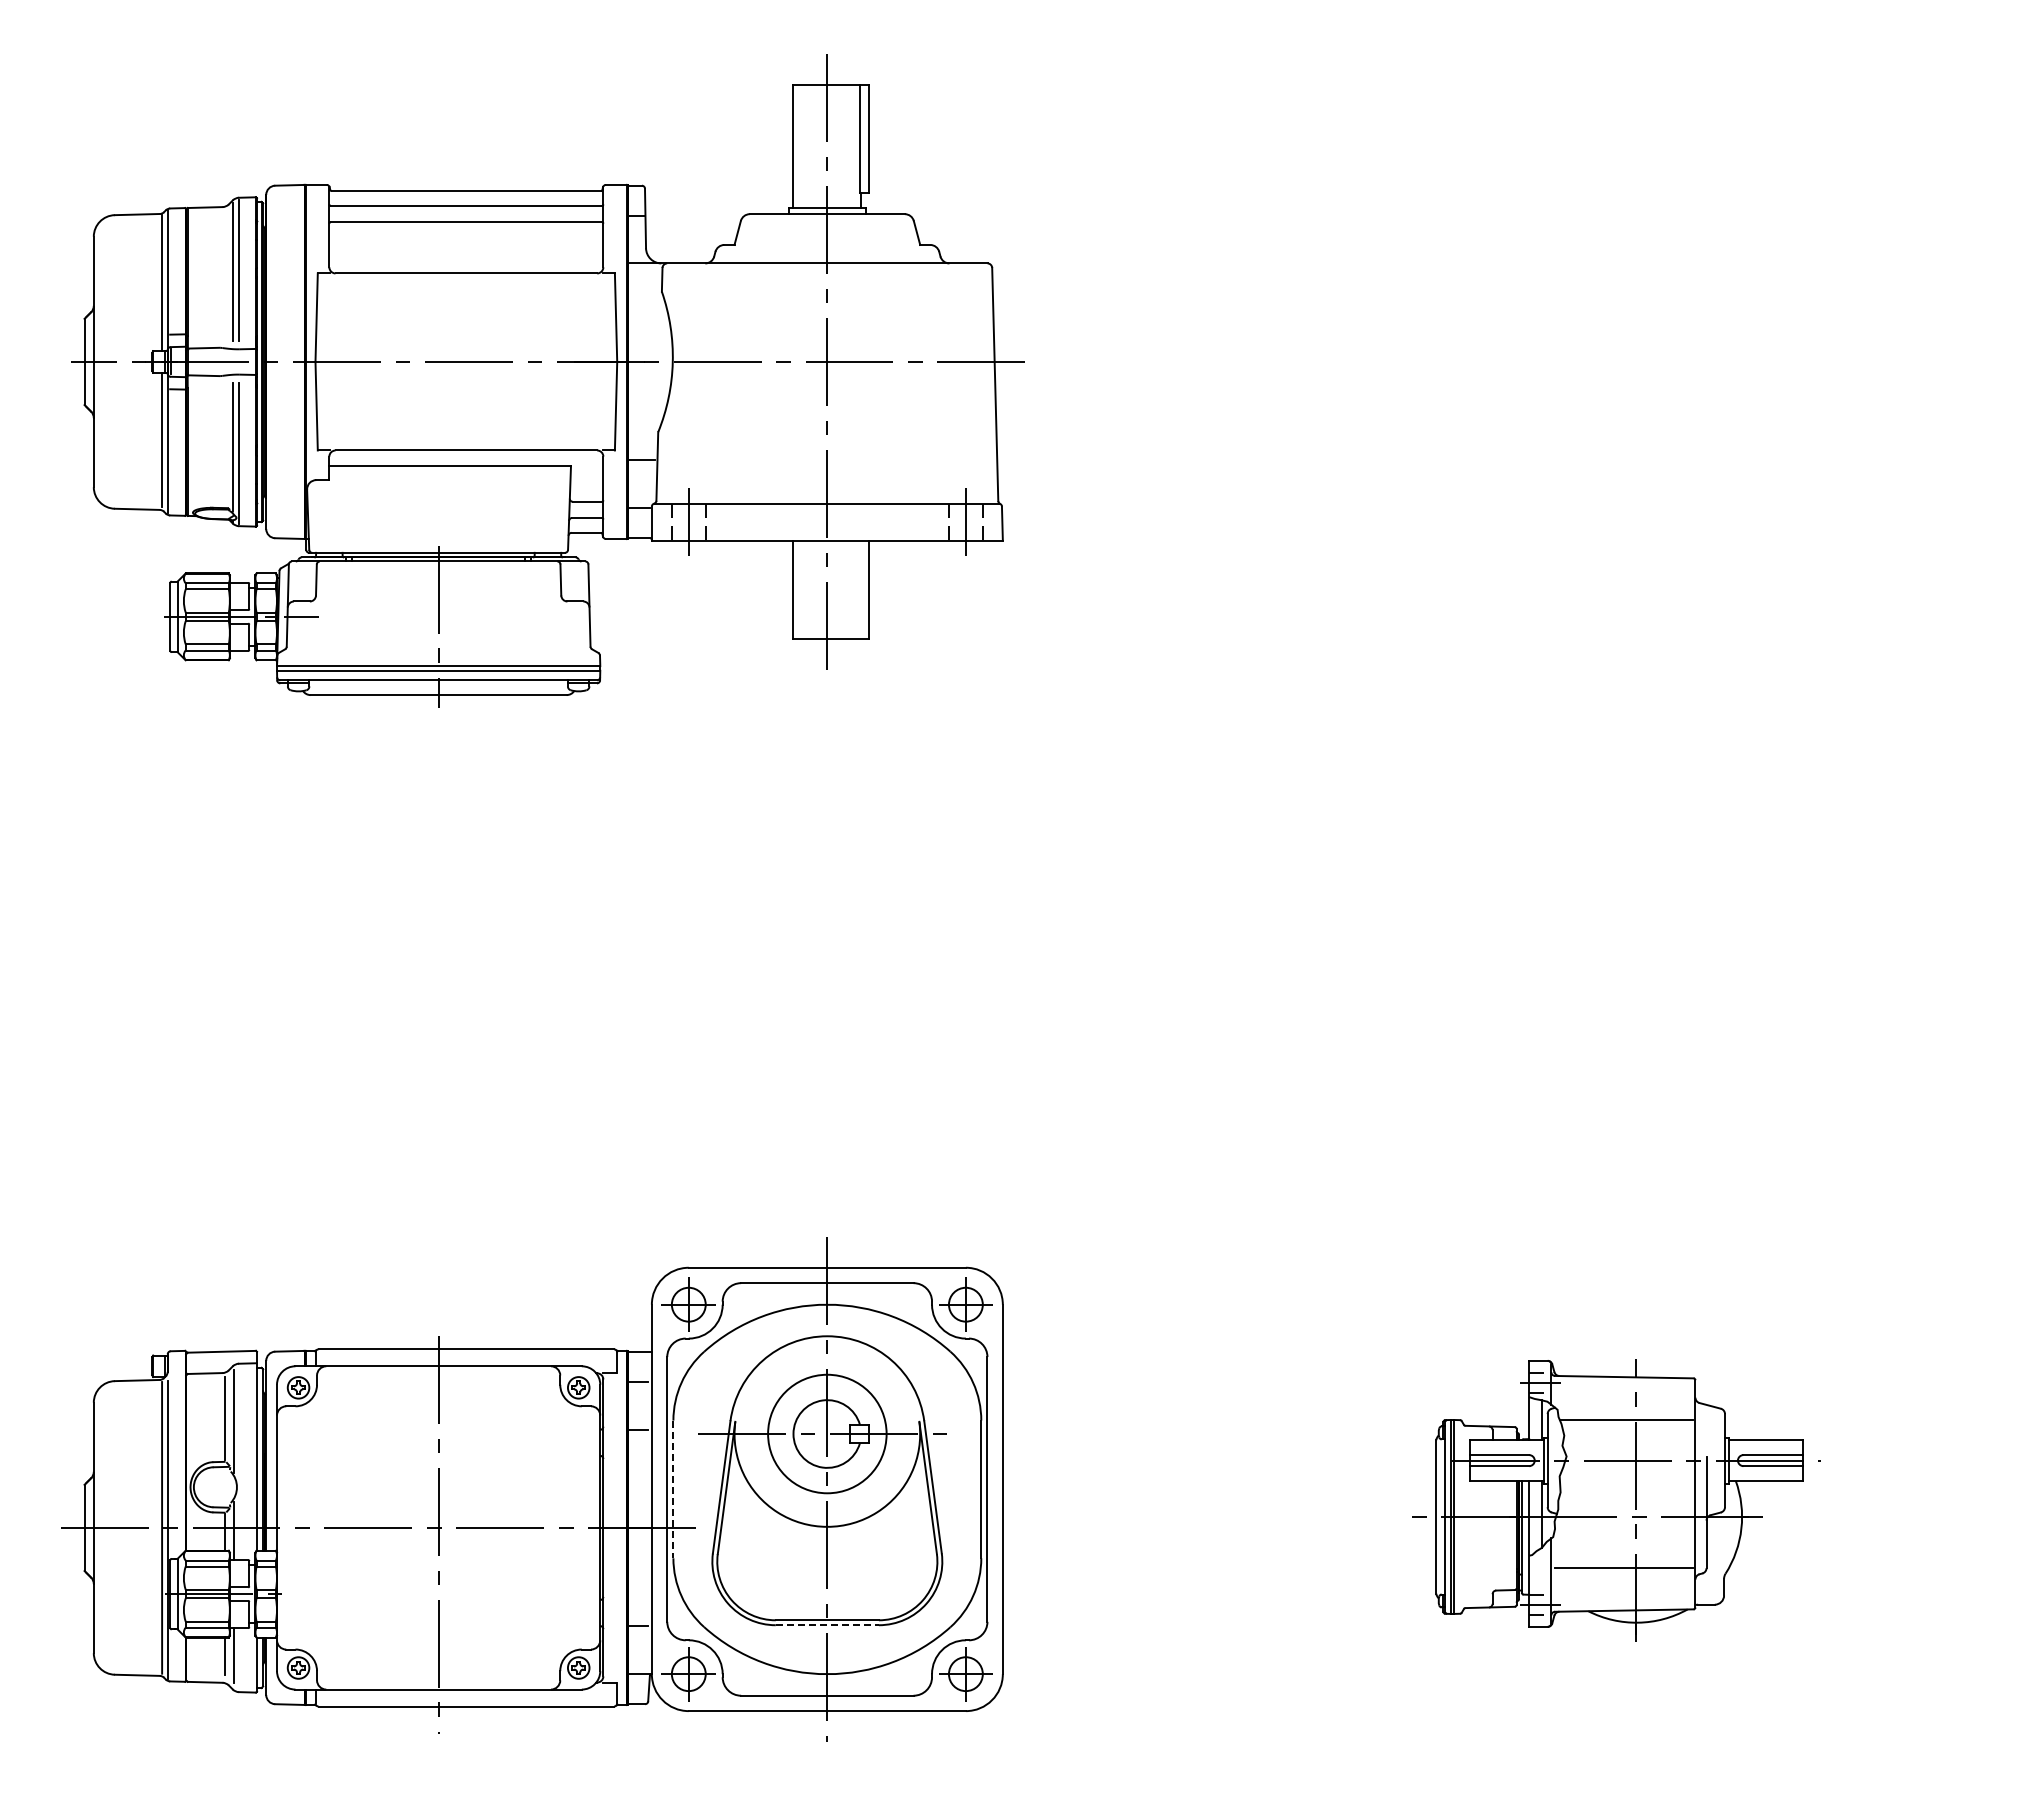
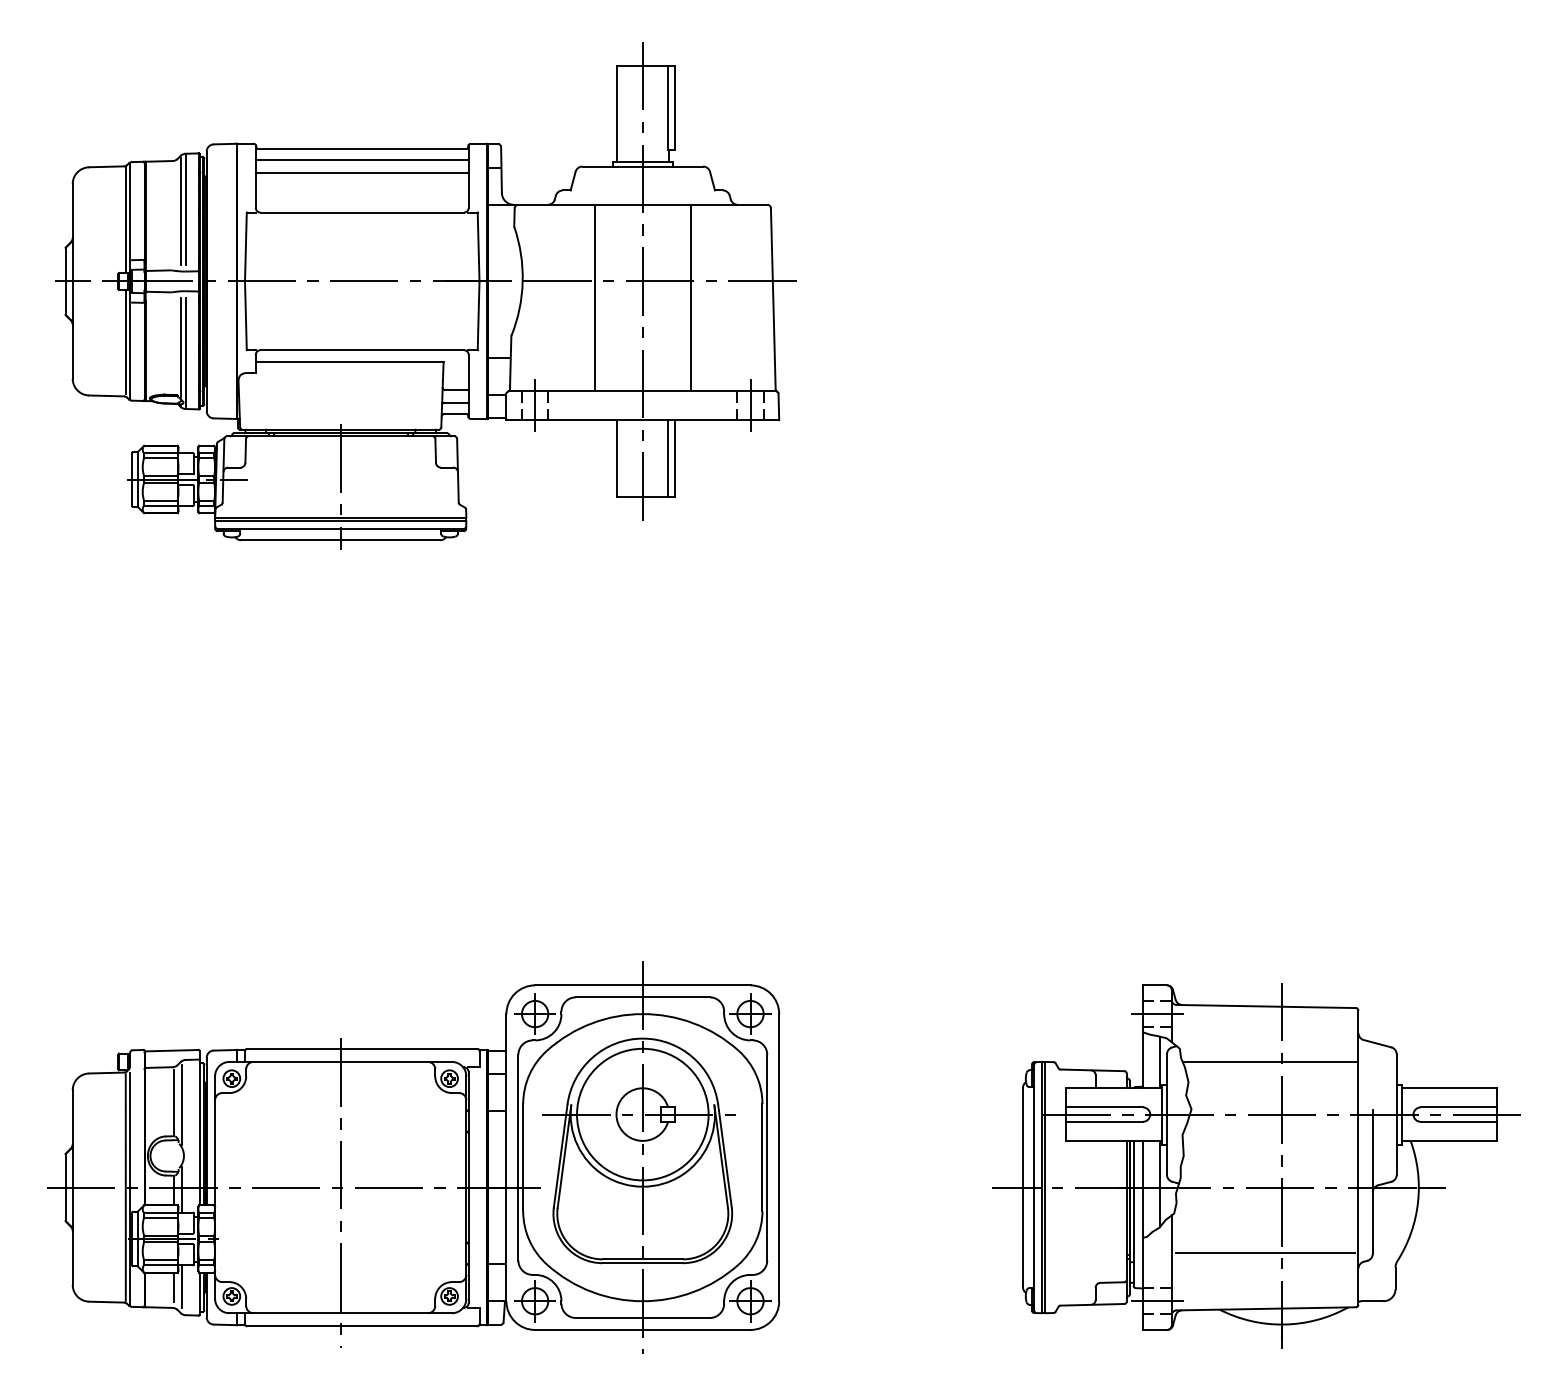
line: (765, 382) -> (594, 297), added
line: (888, 382) -> (690, 297), added
line: (859, 589) -> (667, 458), added
circle: (827, 1433) -> (642, 1114), size x1.43
line: (673, 1489) -> (523, 1157), dashed -> solid
part: (1616, 1500) -> (1256, 1166), size x1.67
line: (827, 1625) -> (642, 1263), dashed -> solid

